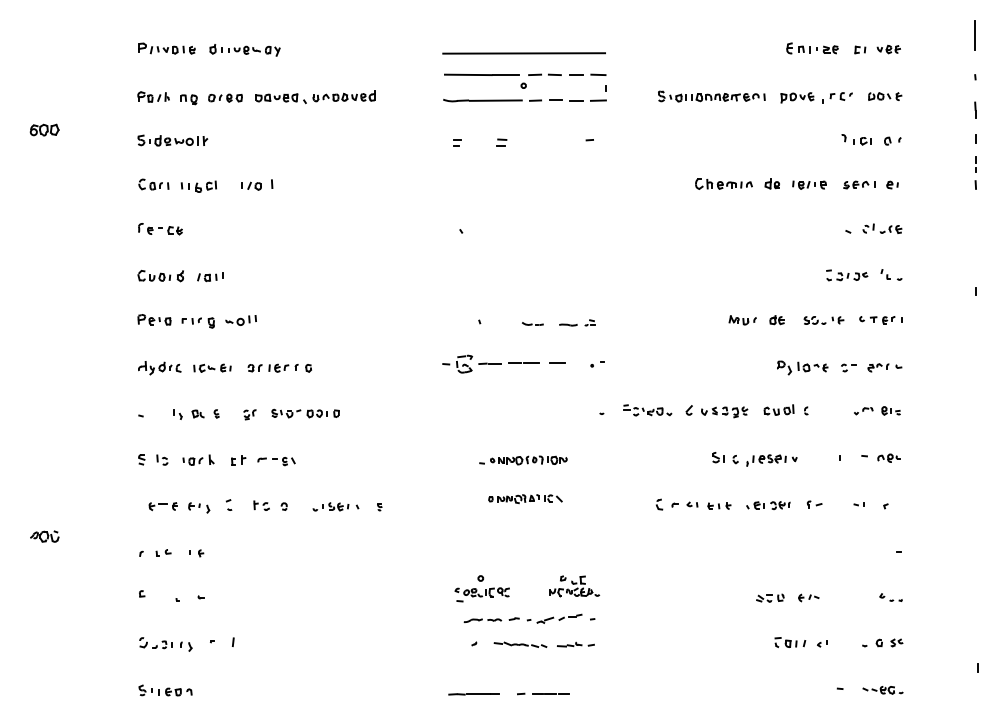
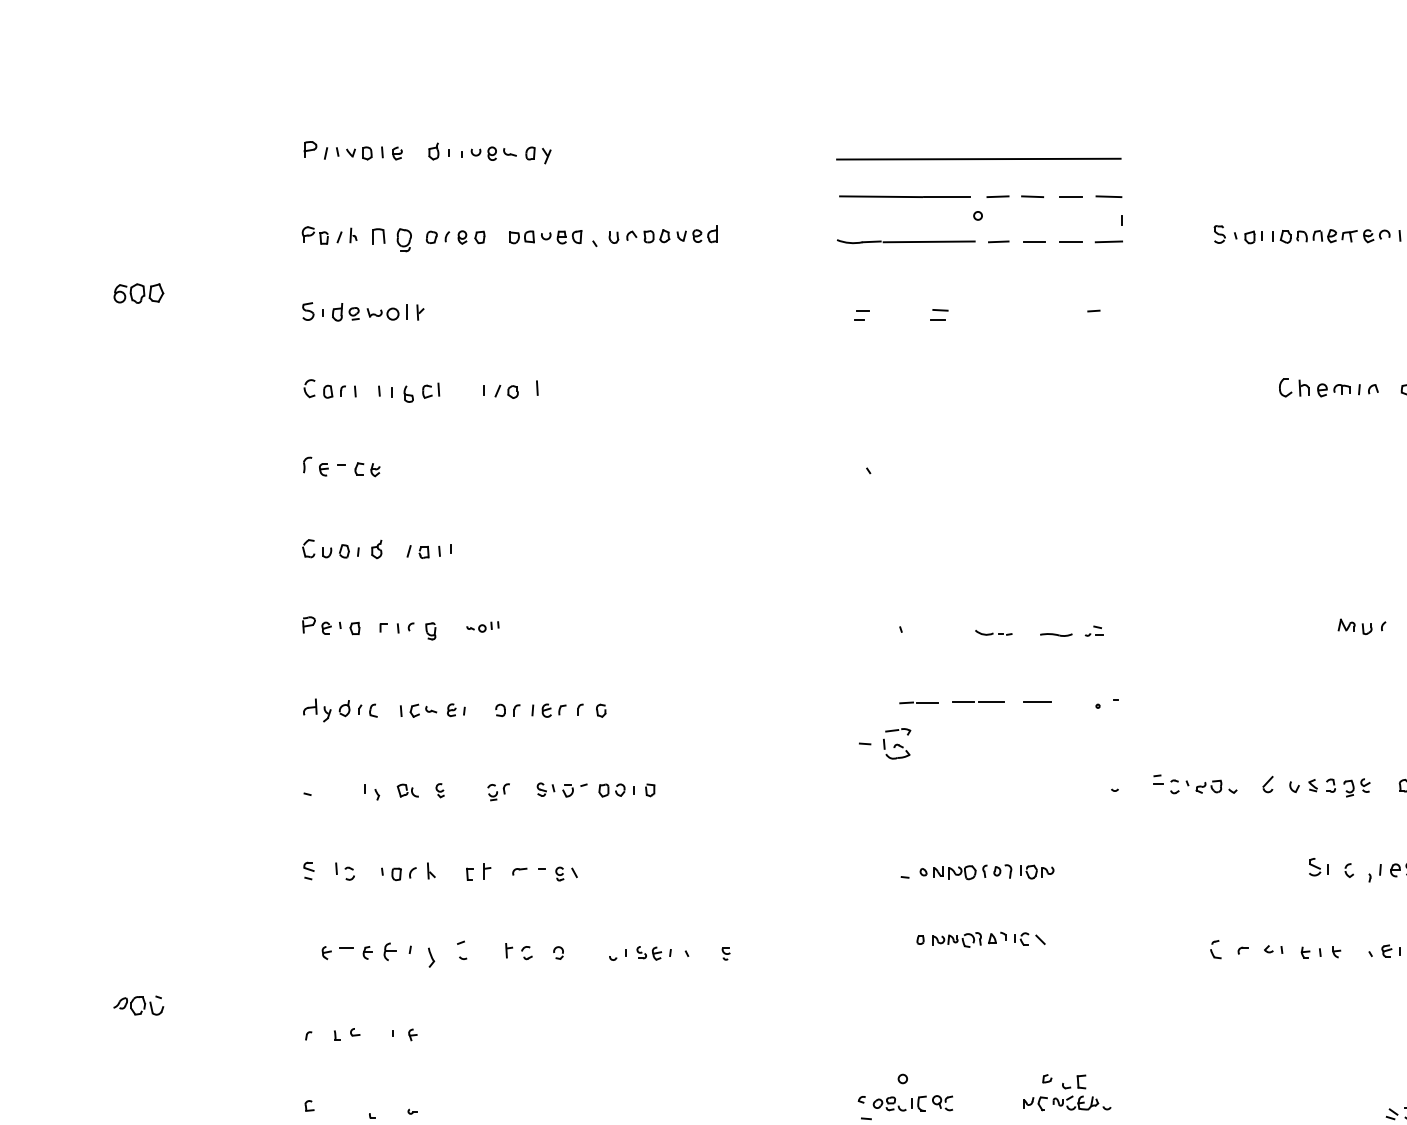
part: (188, 99) -> (390, 239), size x1.4
part: (240, 320) -> (481, 626), size x0.6
part: (457, 363) -> (884, 742), moved
part: (199, 507) -> (410, 954), size x1.4

